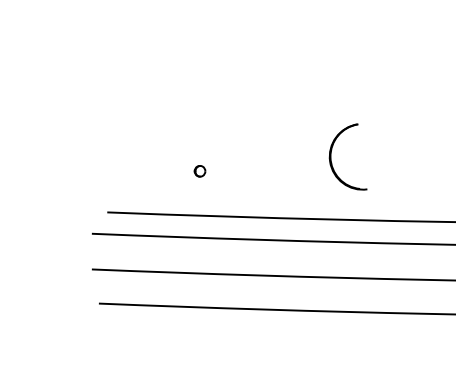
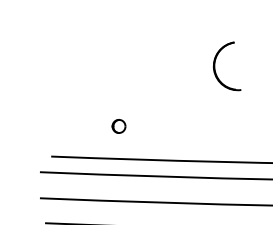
part: (331, 156) -> (215, 66), moved
part: (199, 171) -> (118, 126), size x1.67

